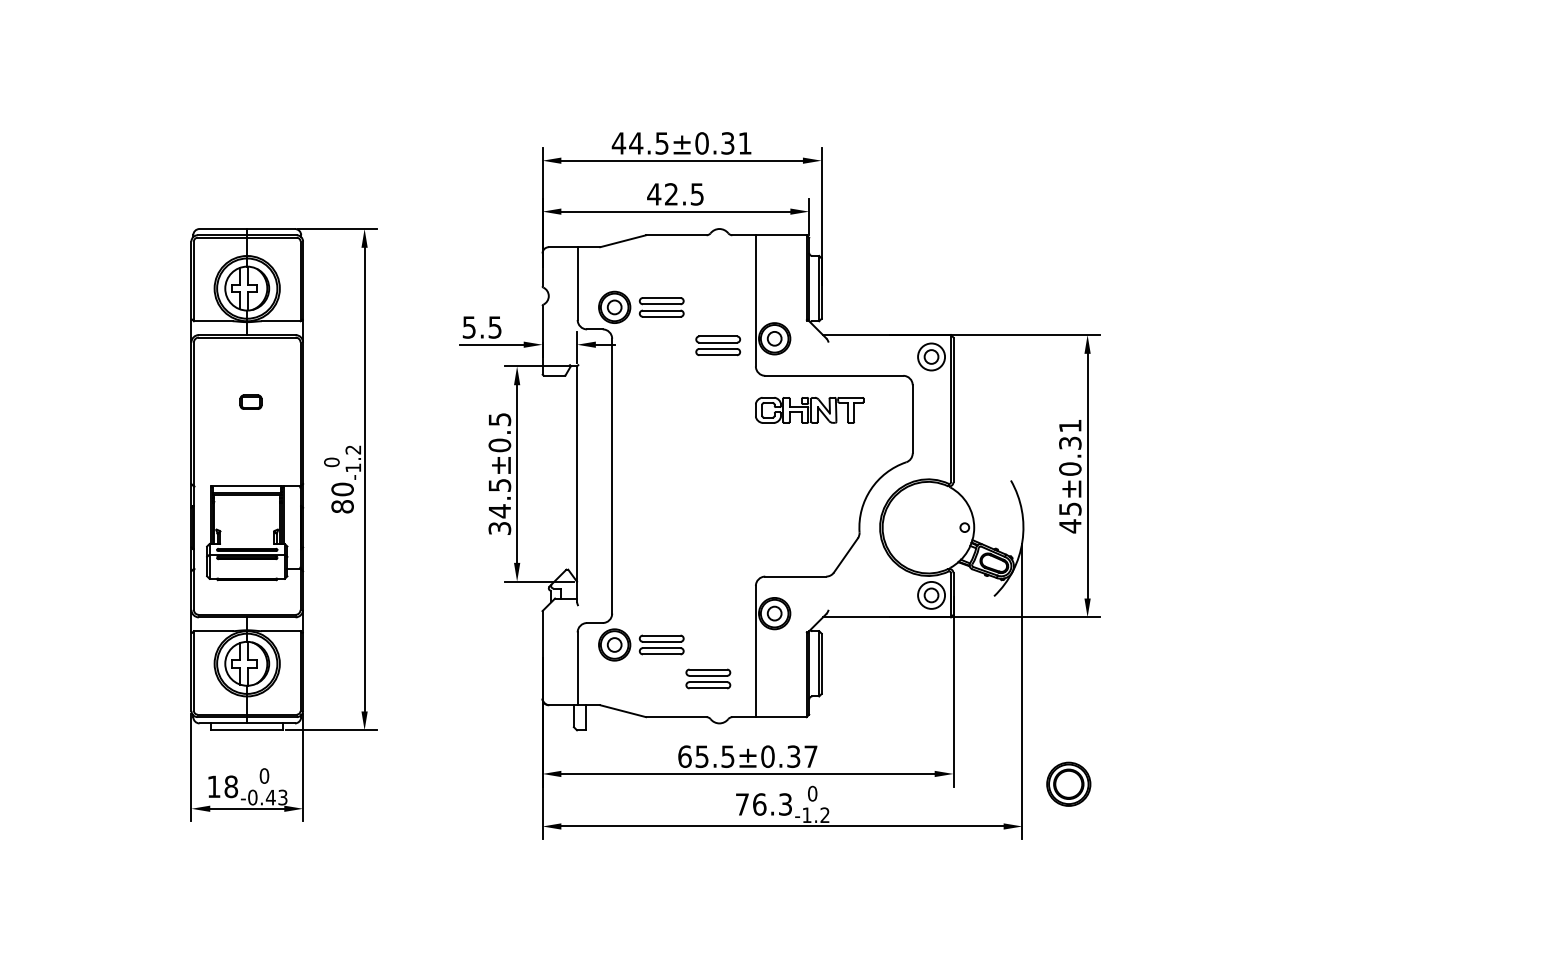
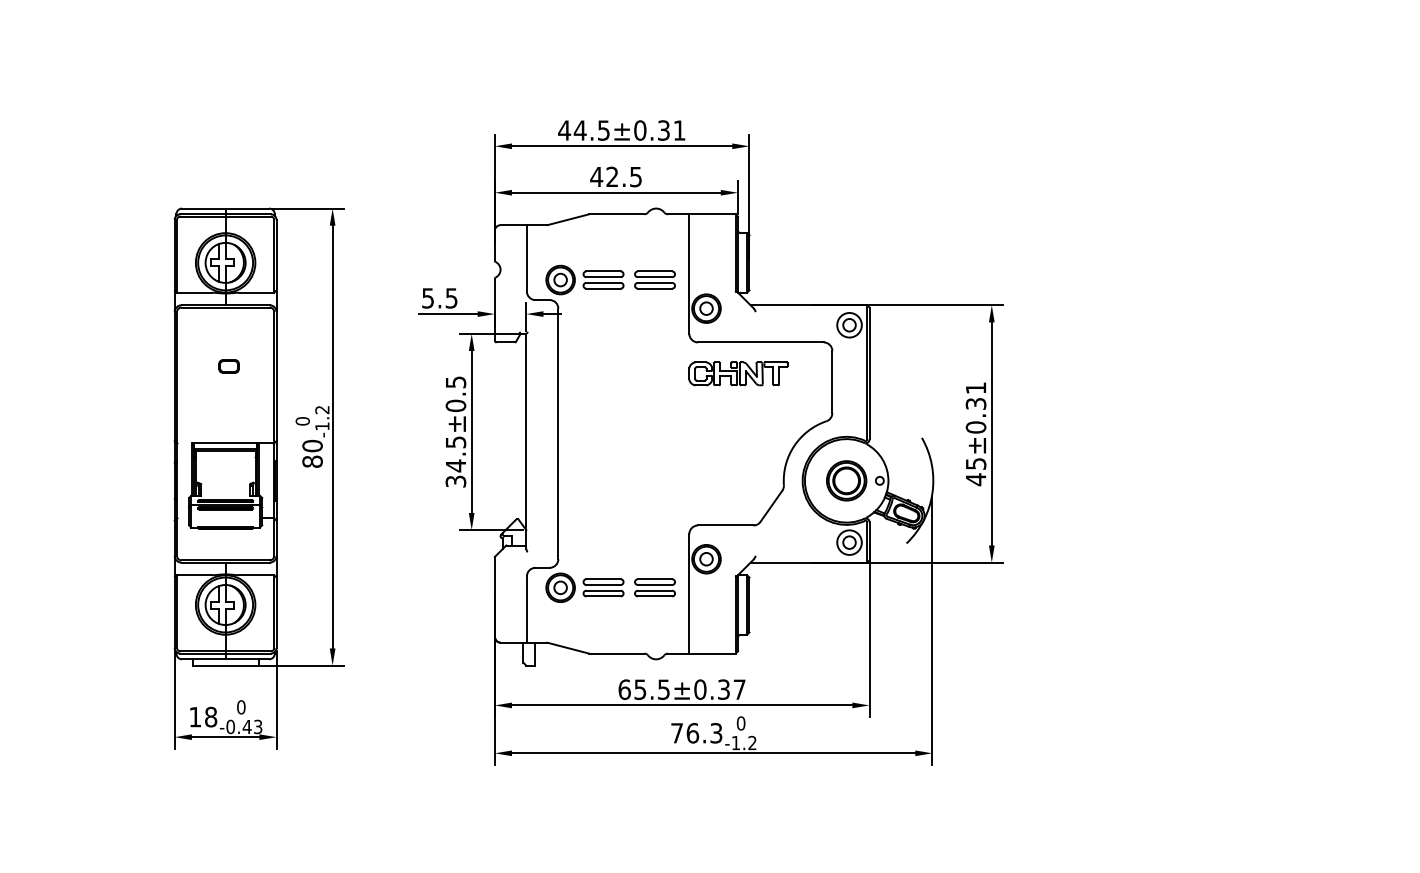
part: (717, 345) -> (654, 279), moved
part: (707, 678) -> (654, 587), moved
part: (1068, 783) -> (846, 480), moved

